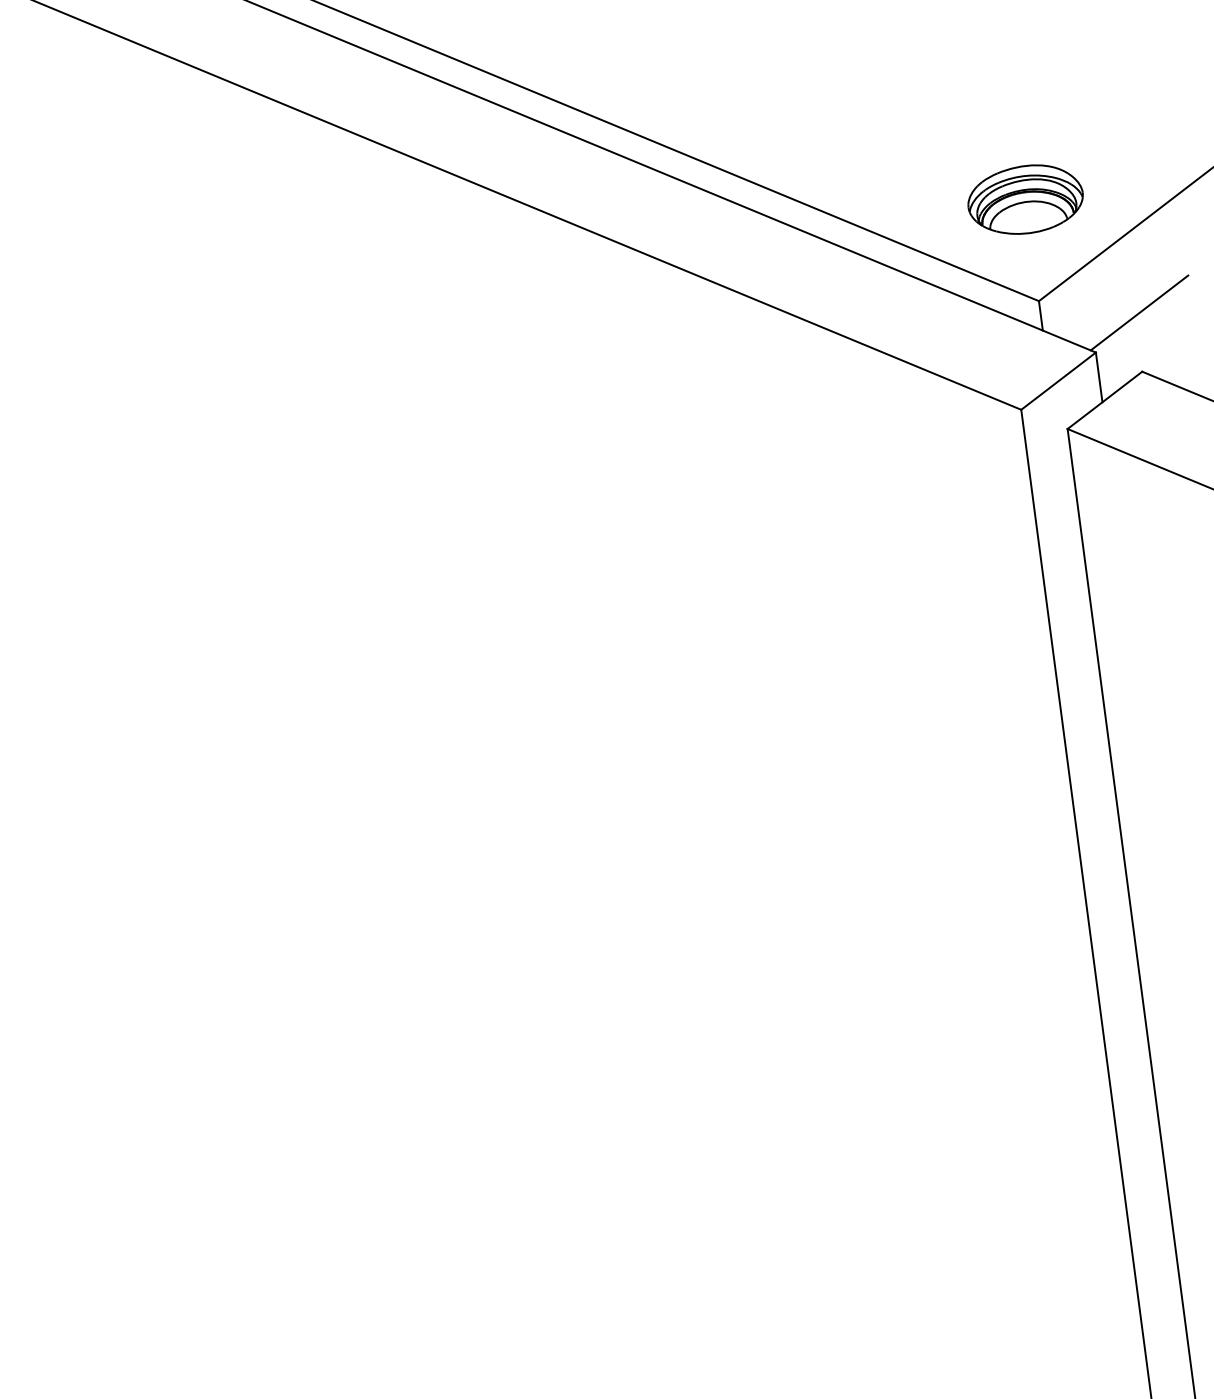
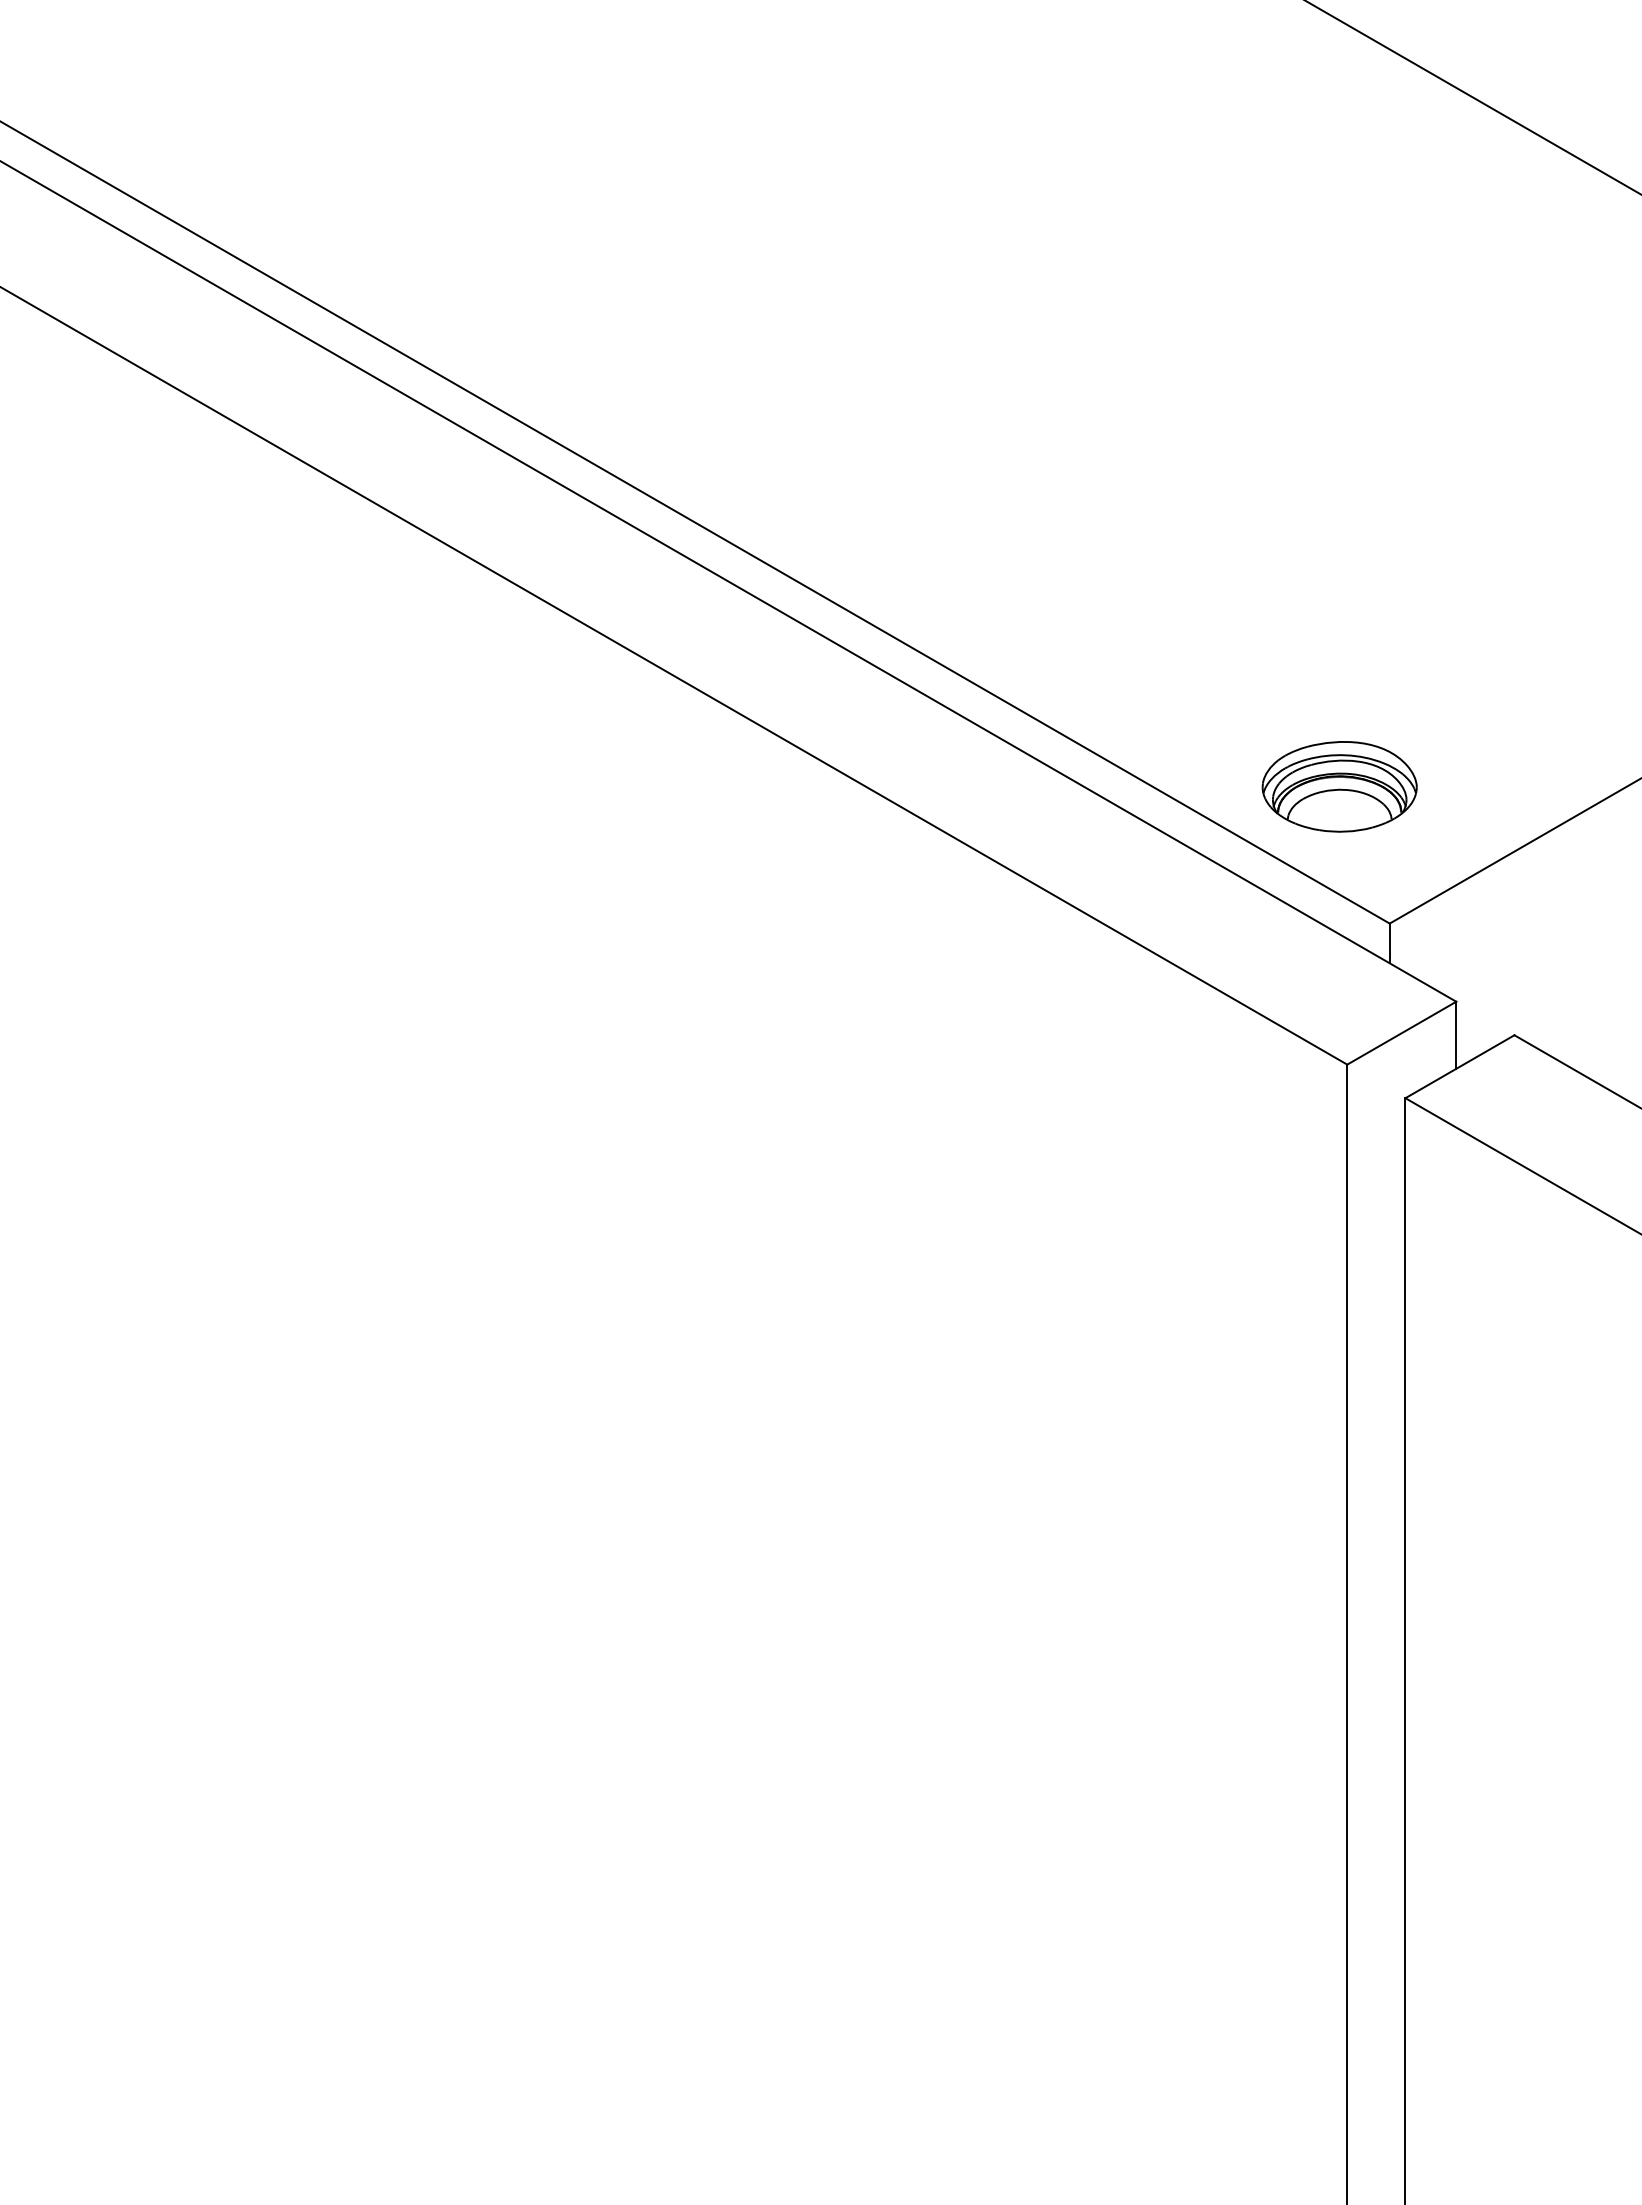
part: (1025, 199) -> (1339, 786), moved
line: (1139, 312) -> (1520, 956), removed

